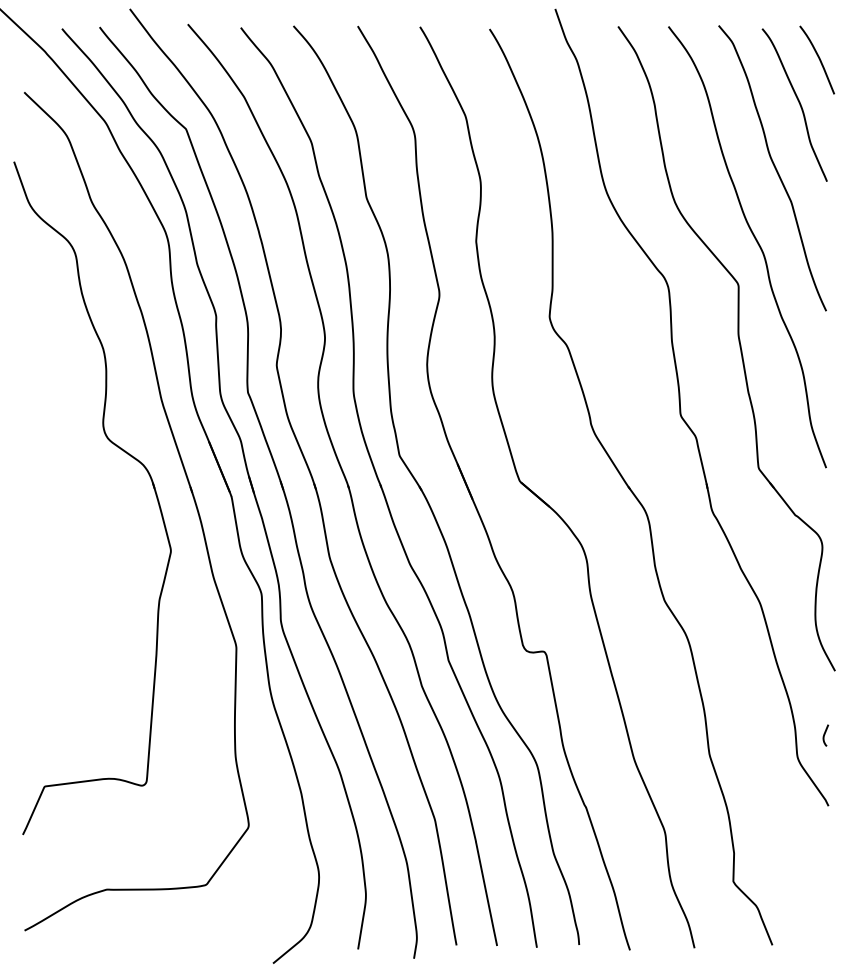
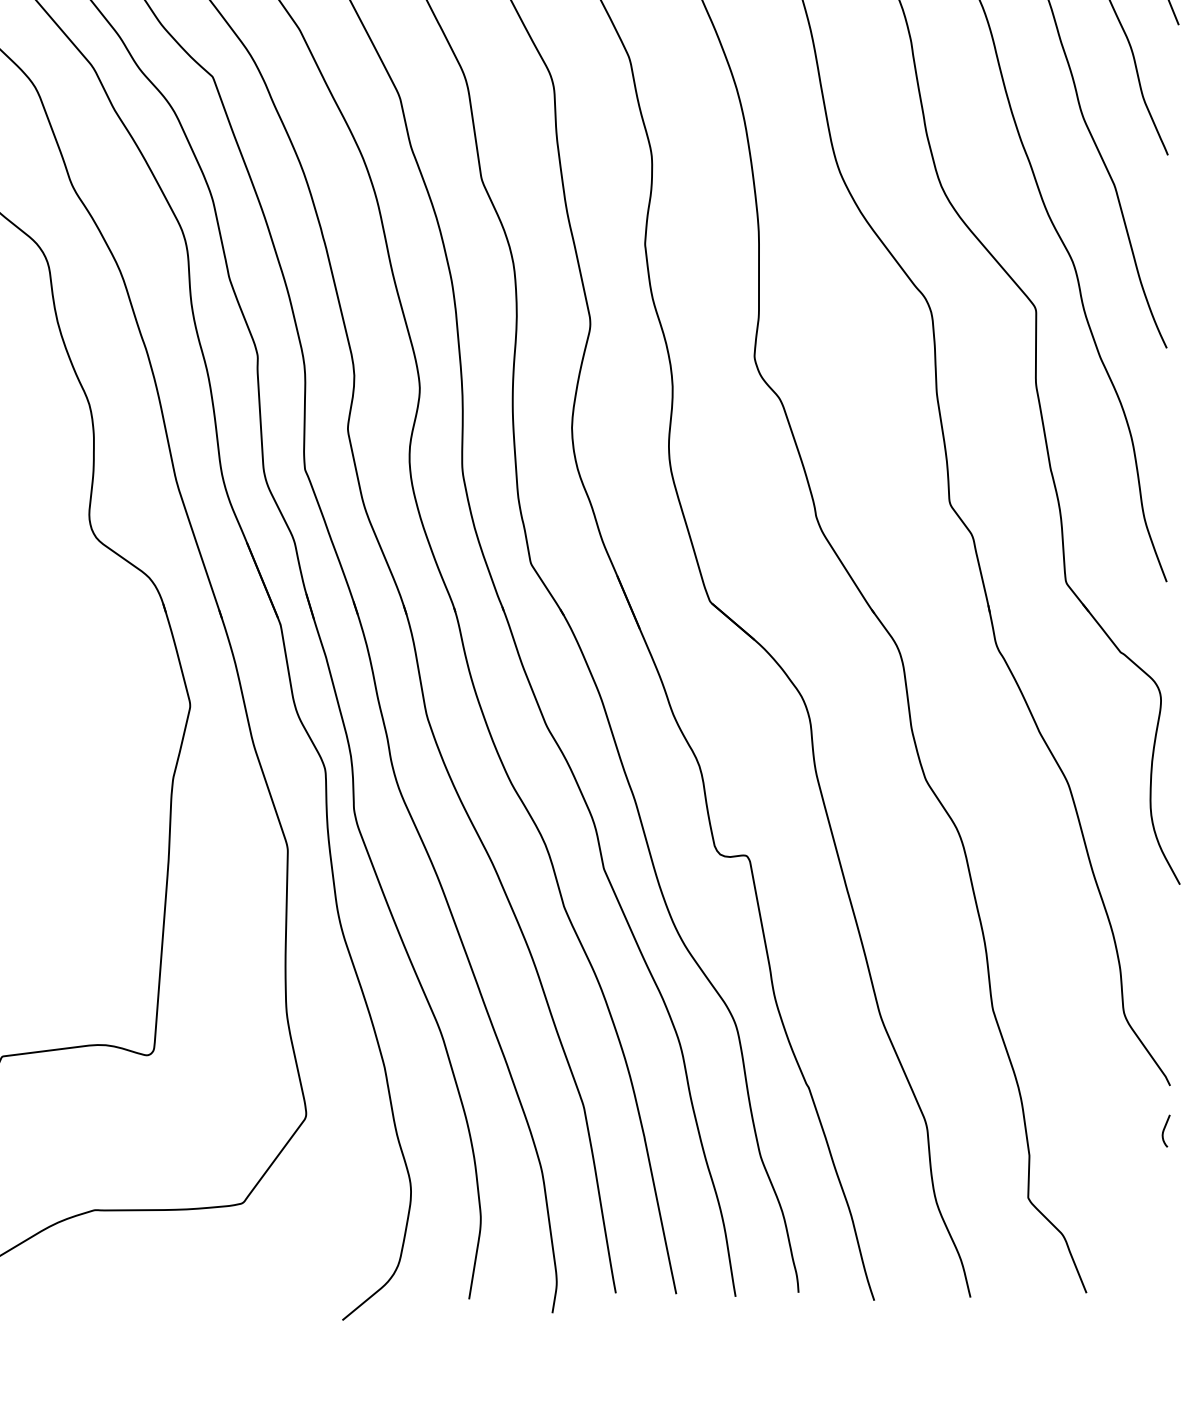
curve: (825, 734) -> (1165, 1129), moved

